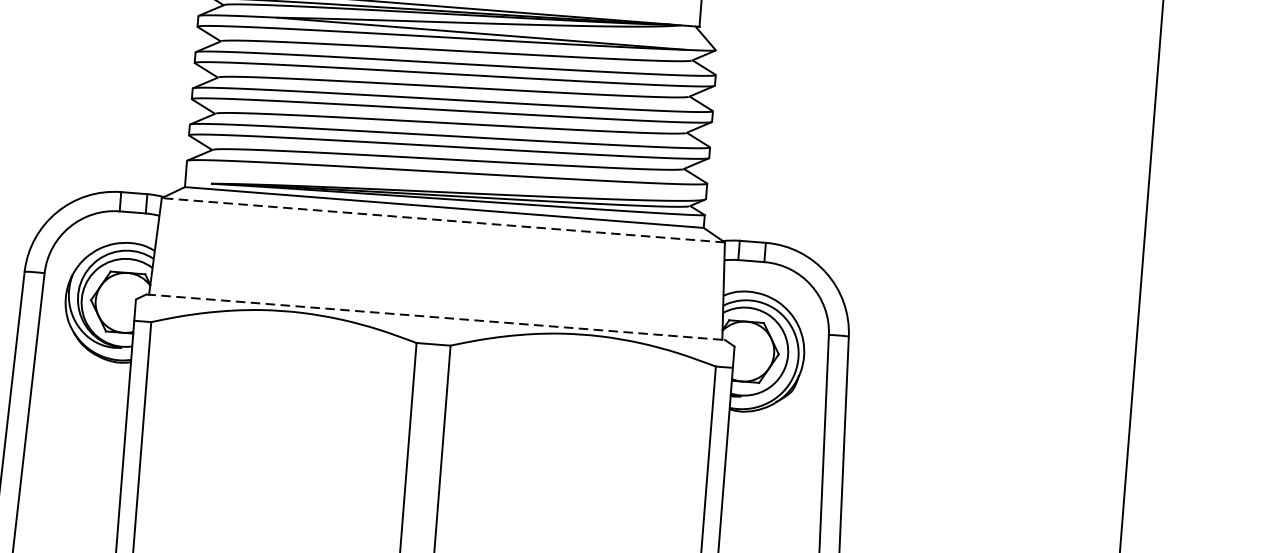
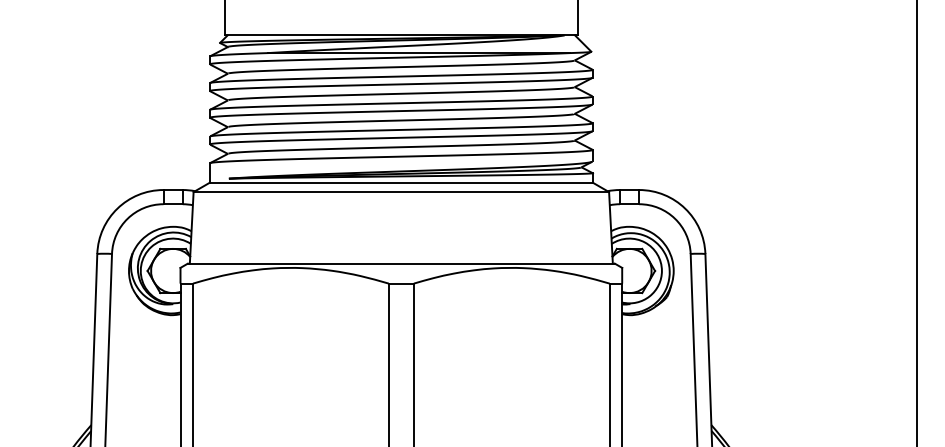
line: (443, 220) -> (401, 192), dashed -> solid
line: (435, 317) -> (401, 263), dashed -> solid

